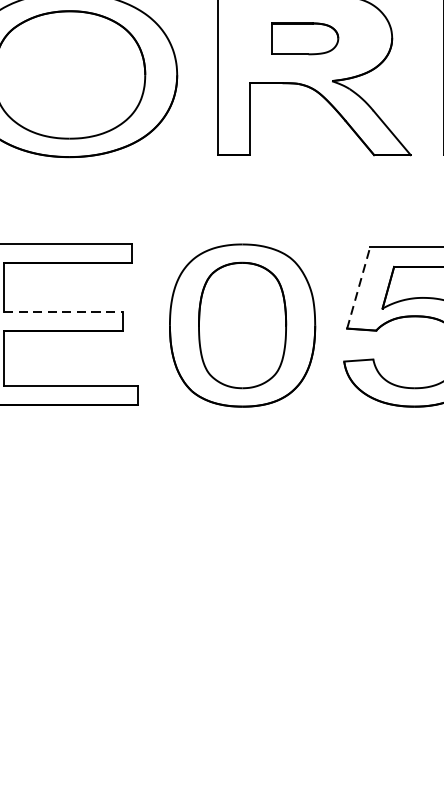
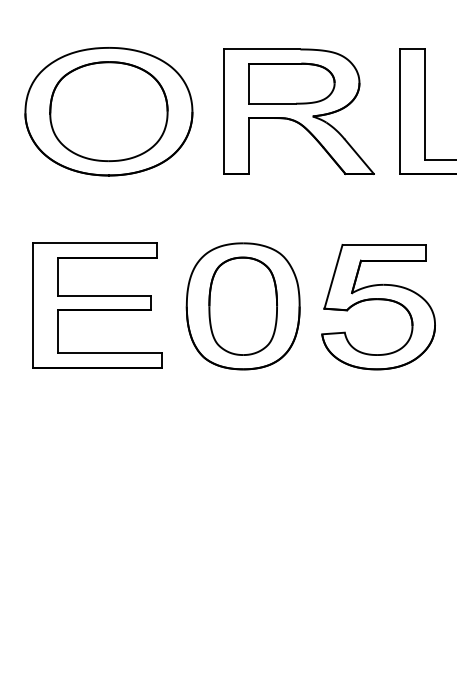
part: (304, 38) -> (291, 83), size x1.67
line: (358, 287) -> (333, 276), dashed -> solid
line: (63, 312) -> (104, 296), dashed -> solid

